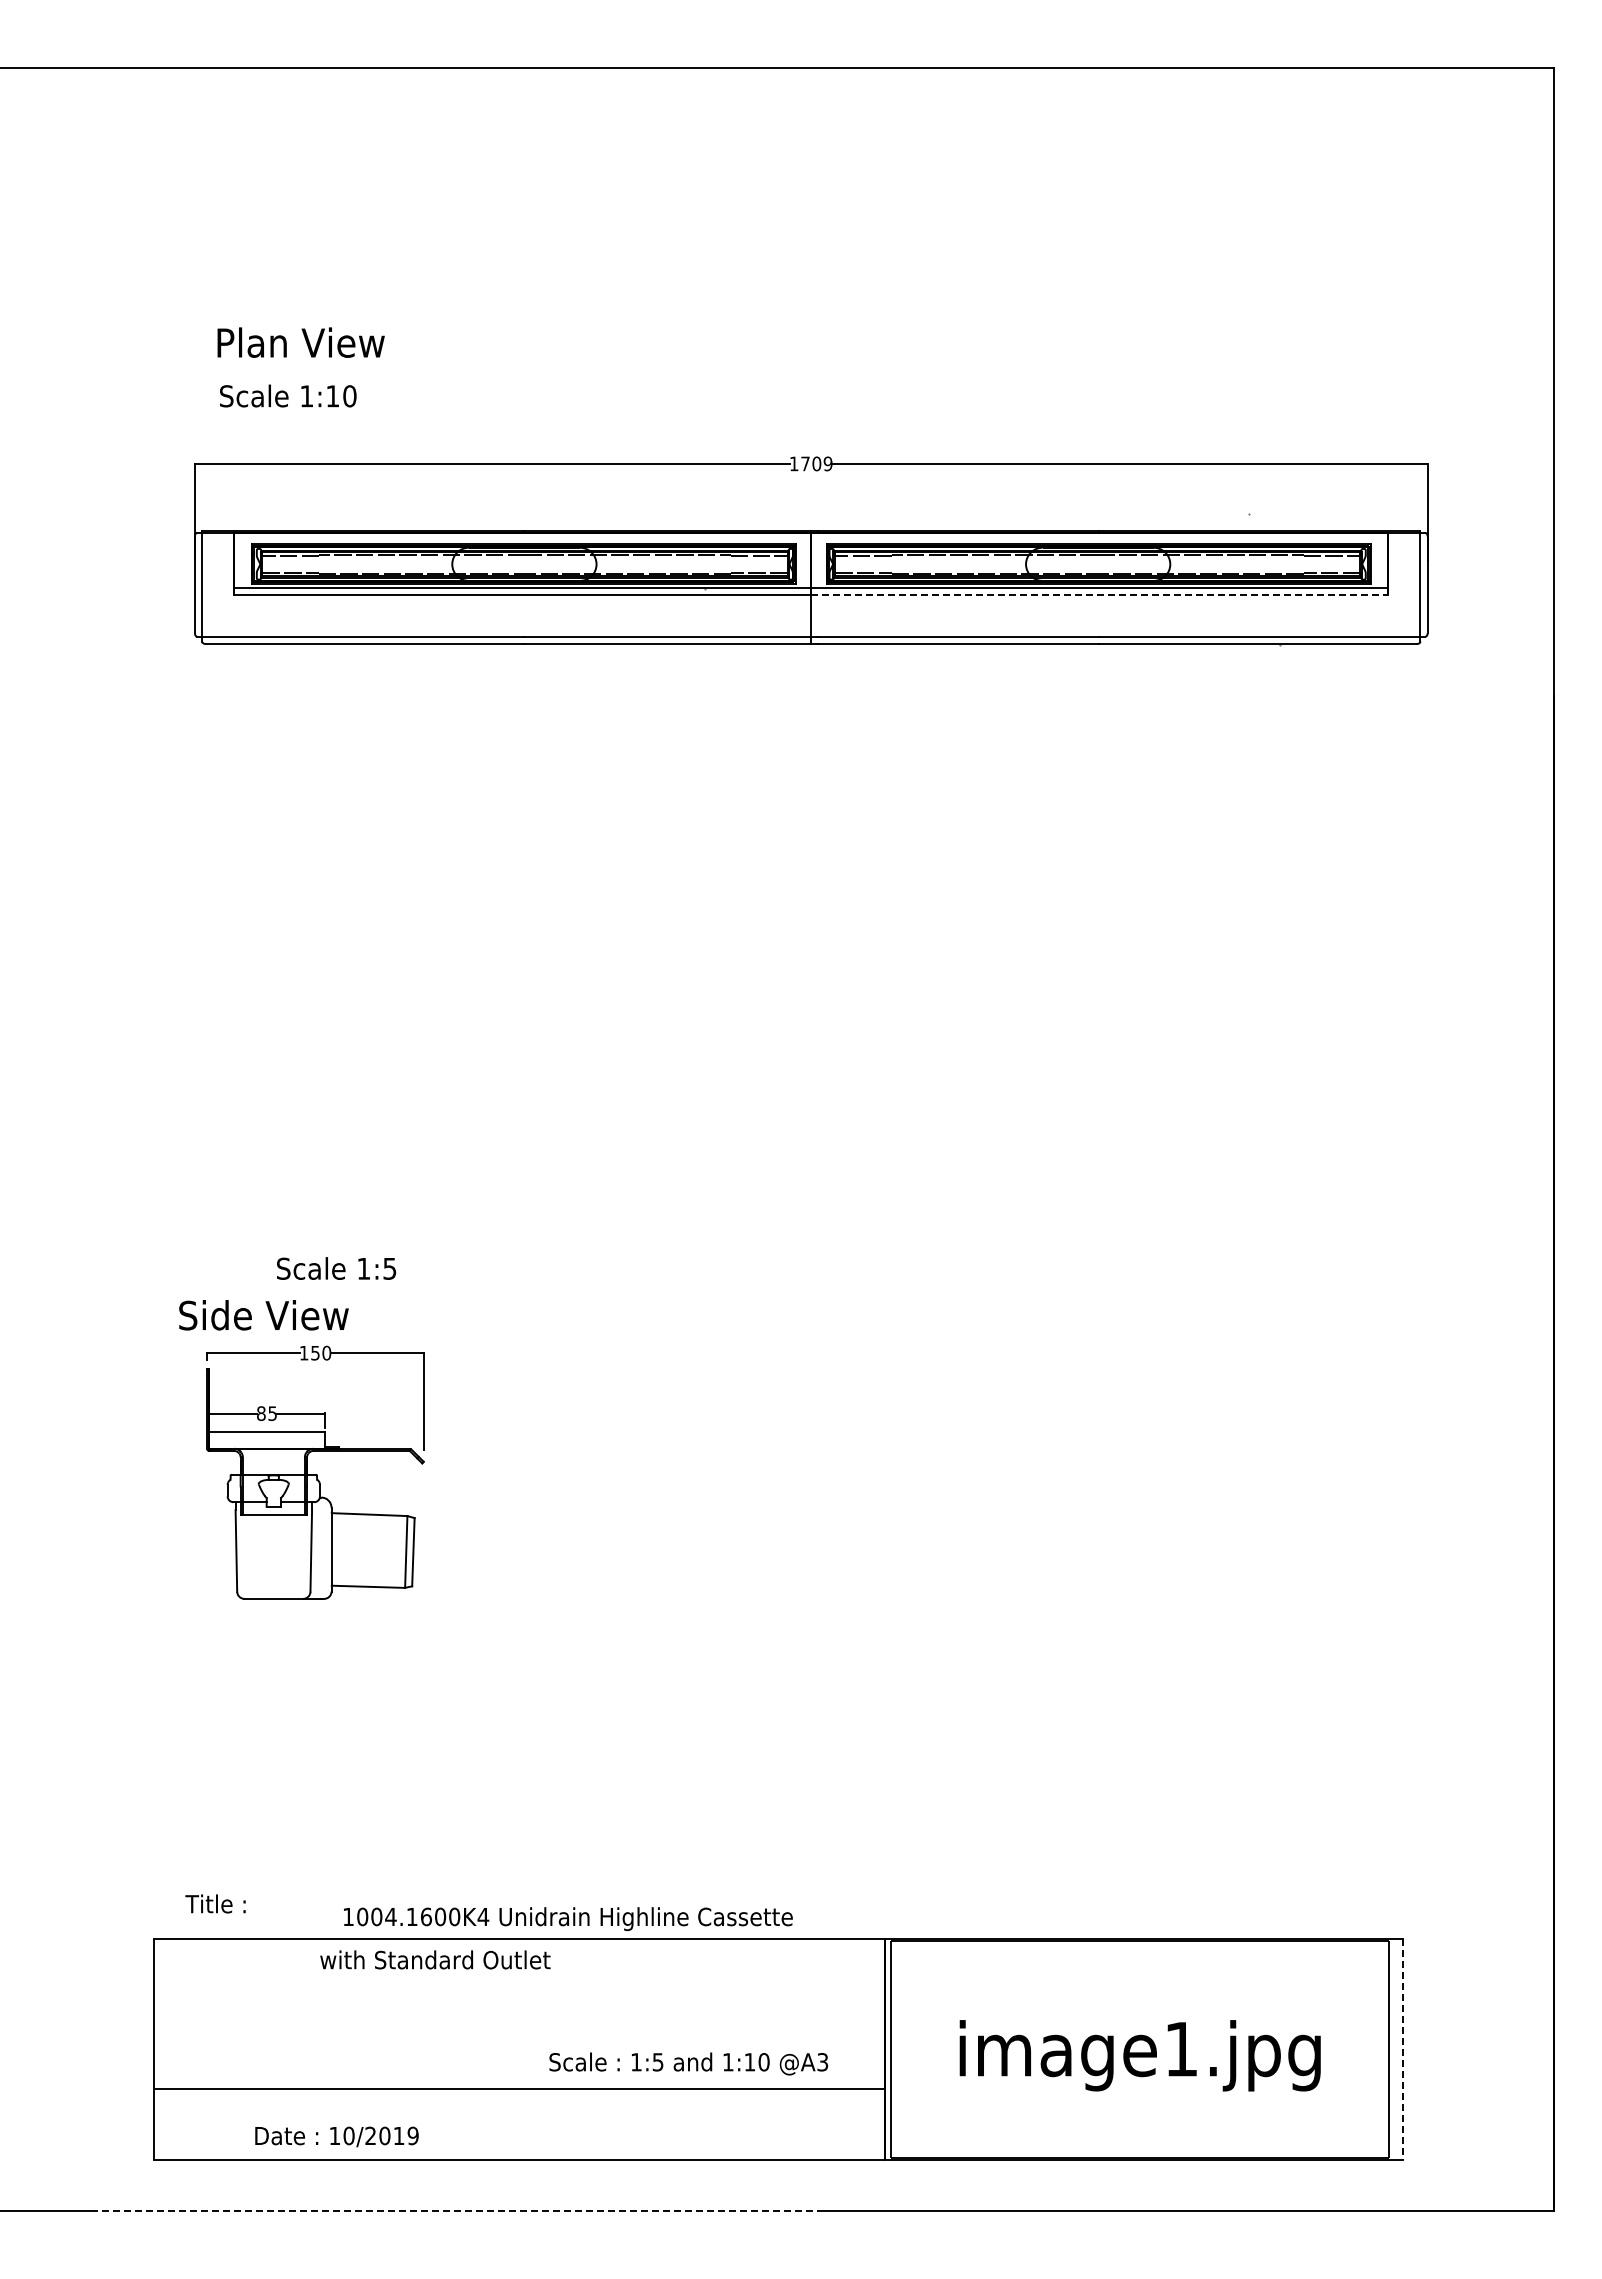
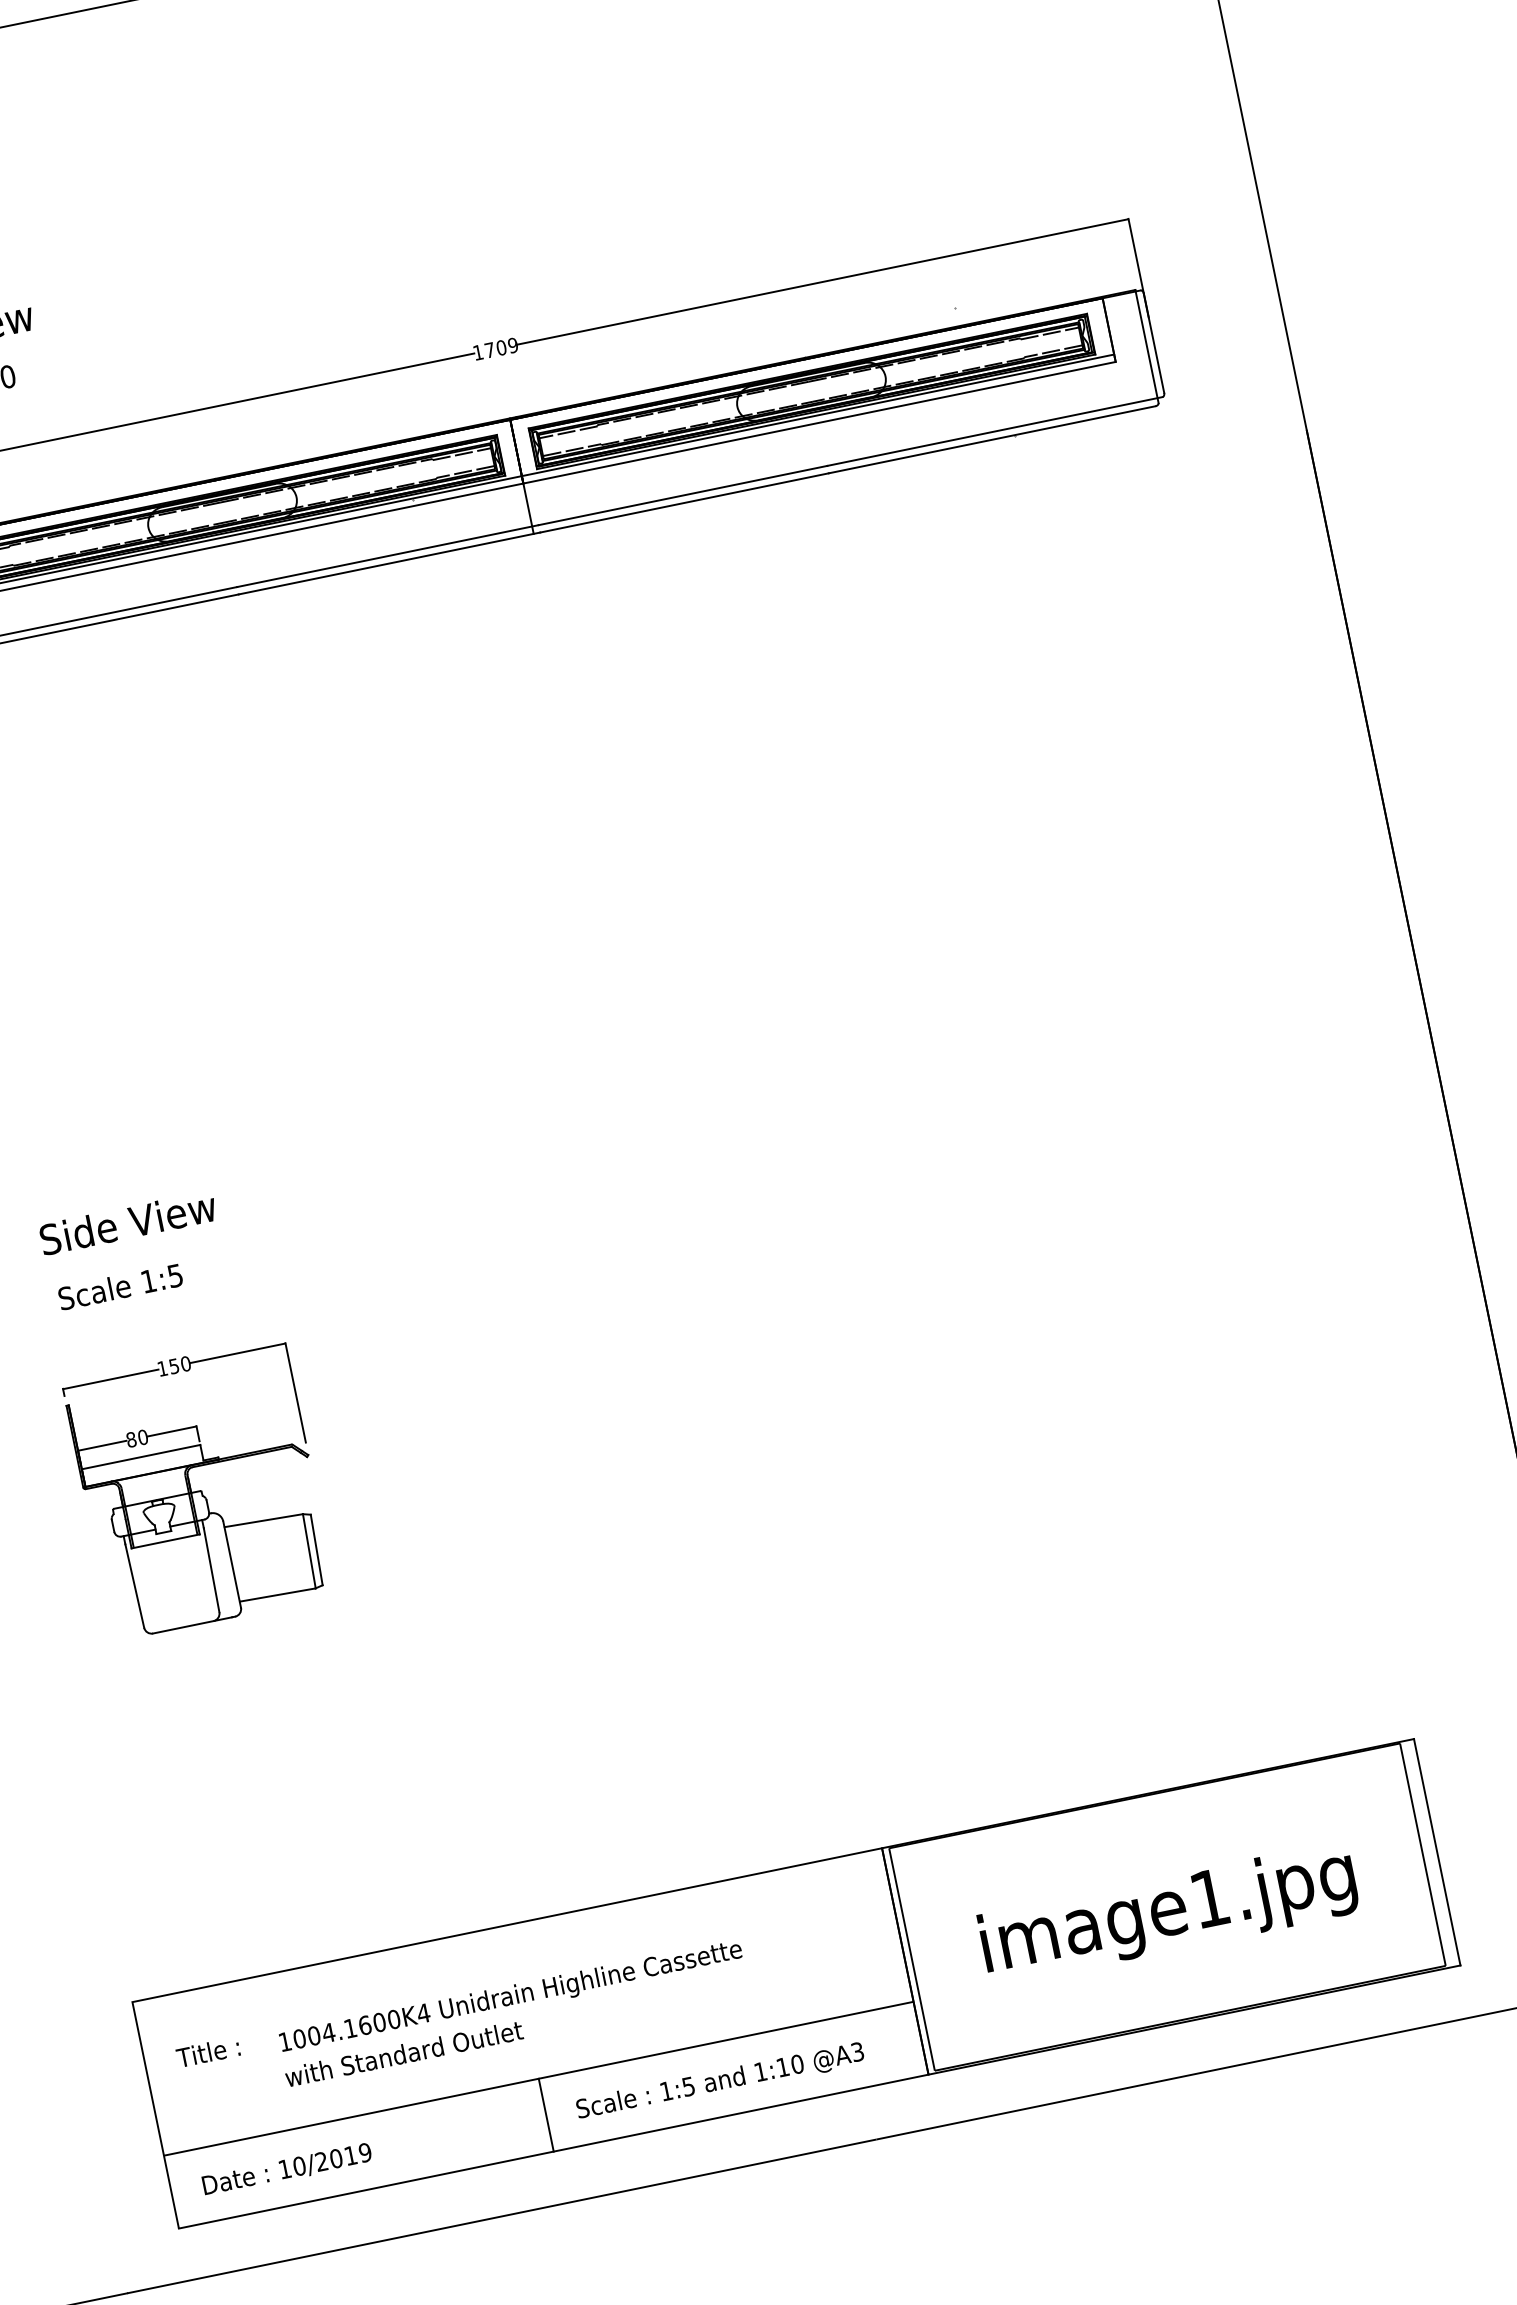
line: (1099, 594) -> (819, 422), dashed -> solid
text: (336, 1268) -> (120, 1286), moved
text: (263, 1315) -> (127, 1223), moved
text: (272, 1413) -> (142, 1437), 85 -> 80
text: (215, 1903) -> (208, 2051), moved
text: (568, 1918) -> (511, 1997), moved
text: (435, 1959) -> (404, 2053), moved
line: (1402, 2050) -> (1437, 1853), dashed -> solid
text: (688, 2063) -> (720, 2081), moved
line: (519, 2124) -> (546, 2115), added
text: (336, 2136) -> (286, 2169), moved
line: (458, 2210) -> (501, 2216), dashed -> solid

